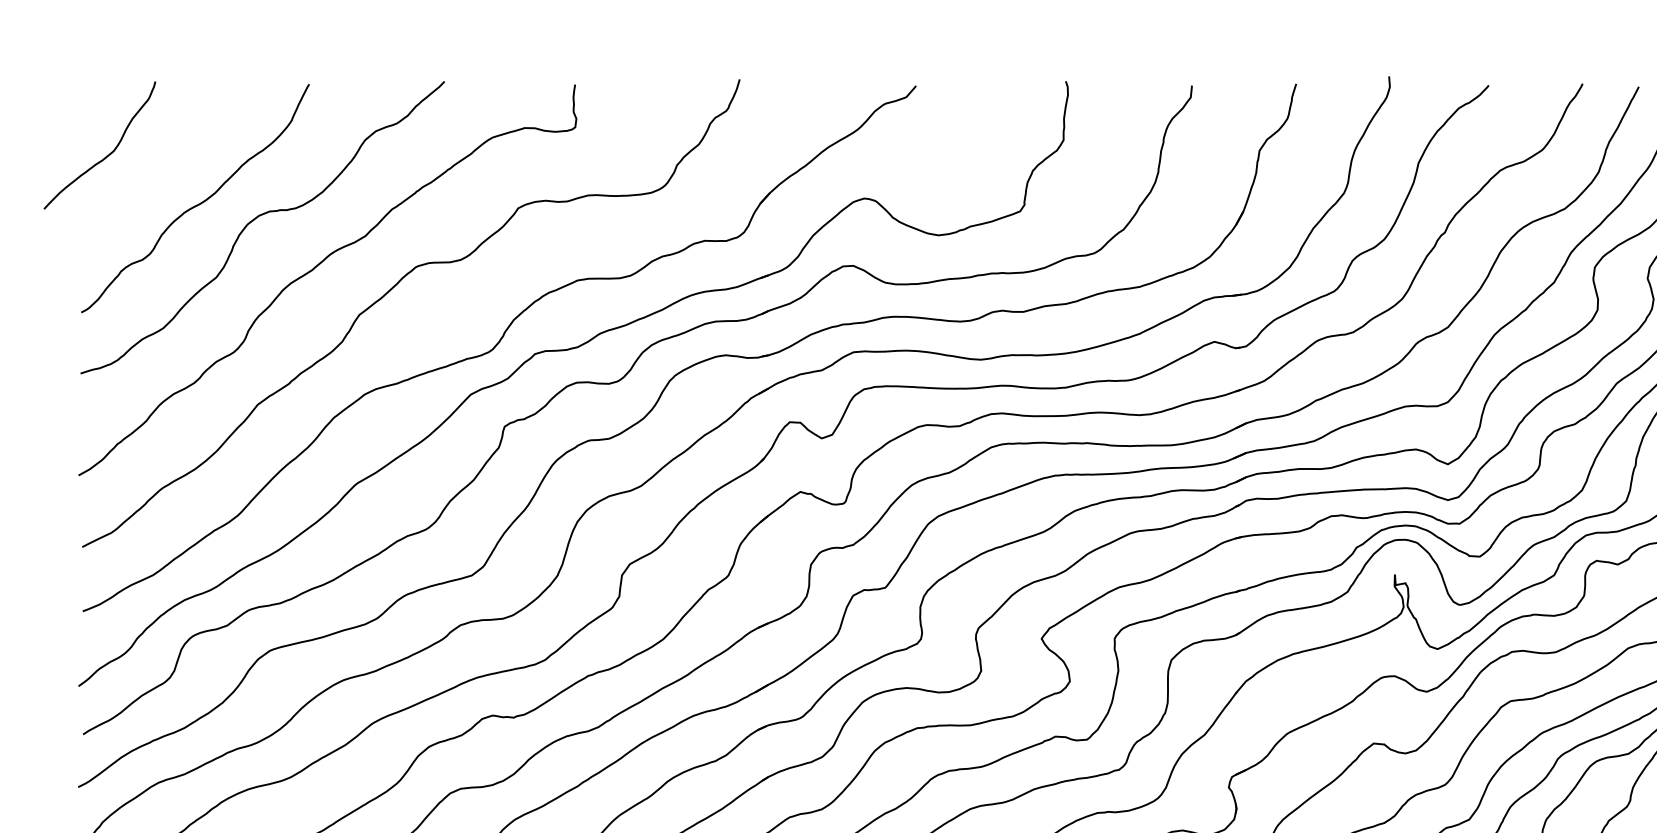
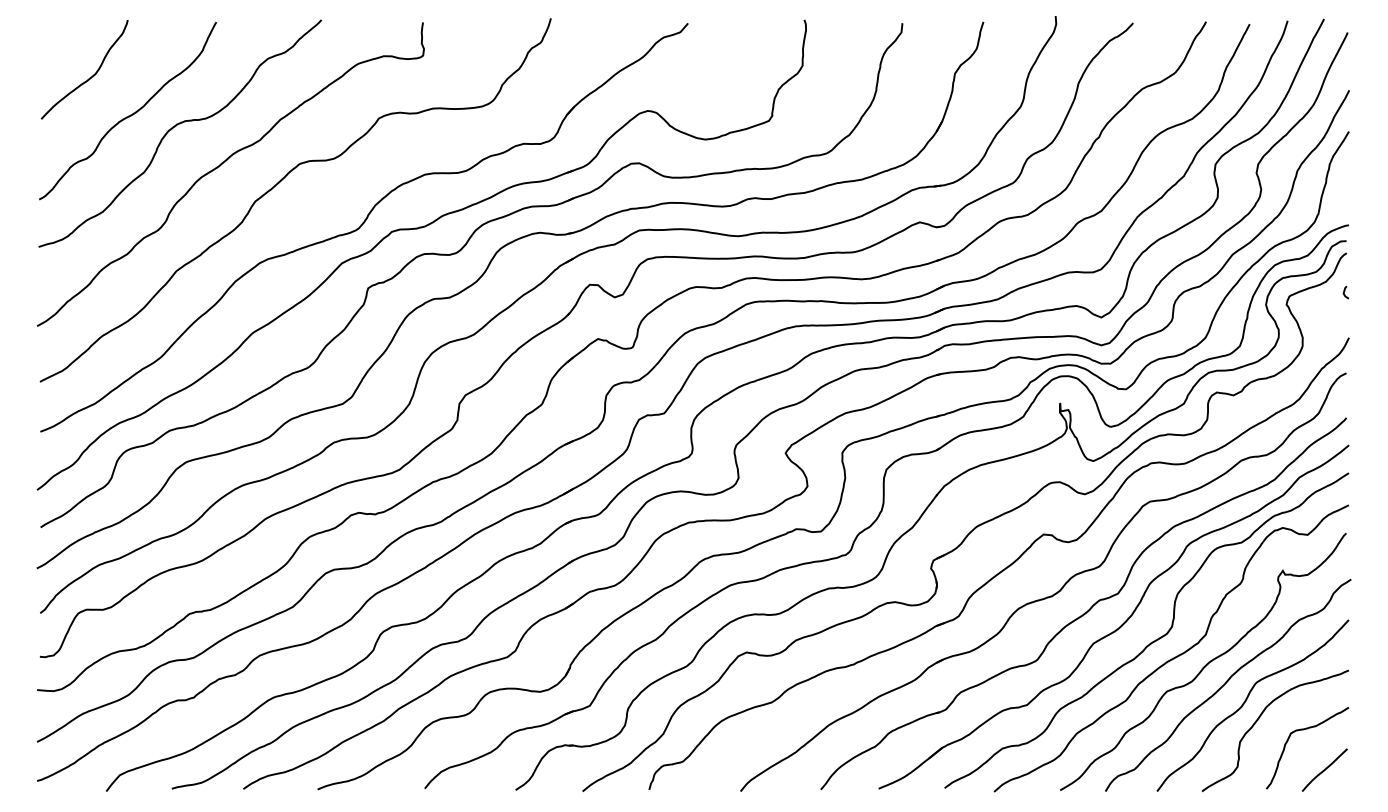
curve: (106, 155) -> (89, 77), moved

